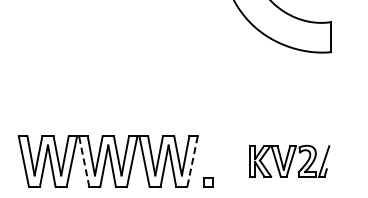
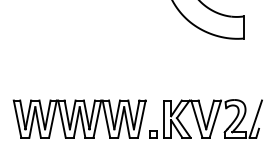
part: (289, 160) -> (213, 118), size x1.67
line: (84, 161) -> (62, 119), dashed -> solid
line: (192, 161) -> (141, 119), dashed -> solid

